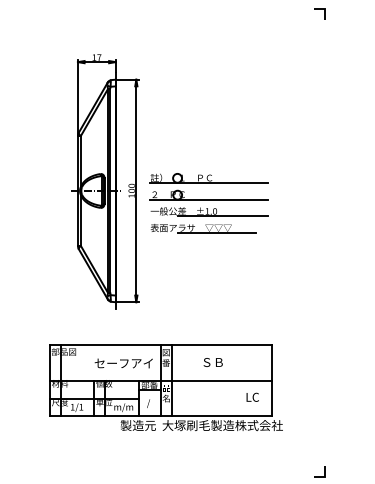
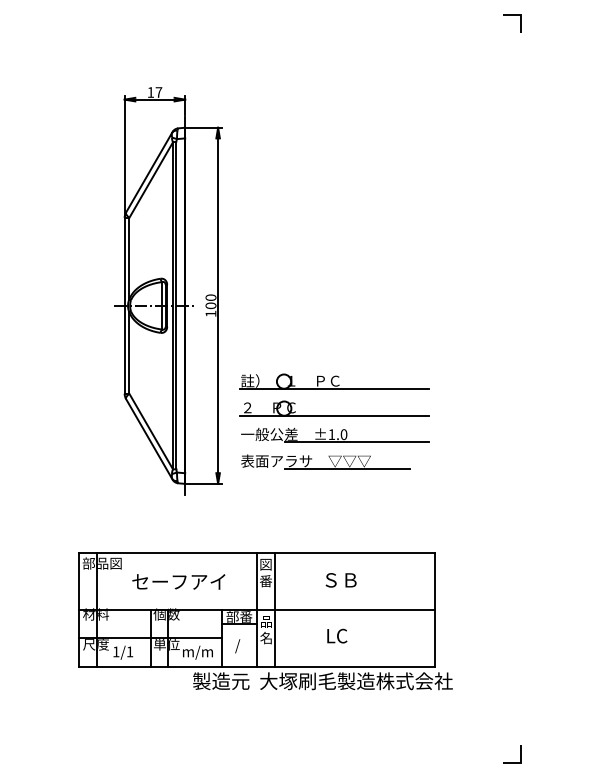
part: (208, 203) -> (333, 421), moved
text: (123, 363) -> (178, 581), moved
text: (252, 396) -> (336, 634), moved

